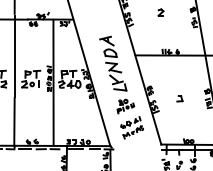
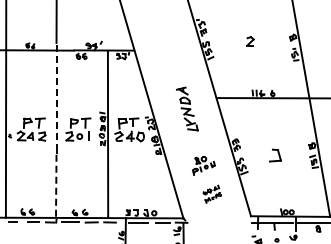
line: (14, 54) -> (56, 97), solid -> dashed
part: (113, 63) -> (187, 108), size x0.6
part: (179, 98) -> (275, 155), size x1.6
line: (14, 122) -> (56, 186), solid -> dashed
part: (132, 128) -> (212, 194), size x0.6

